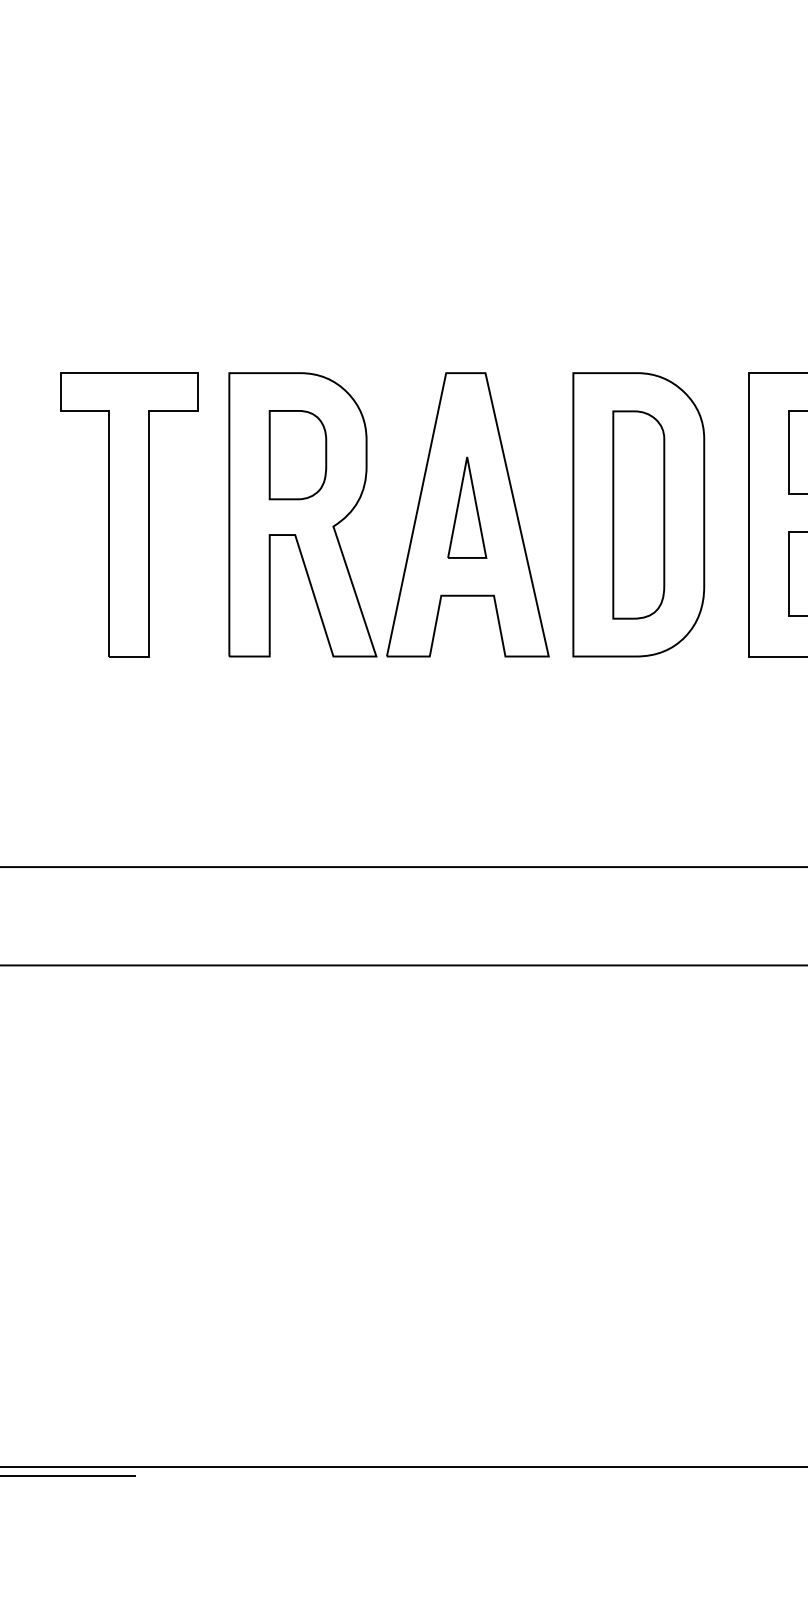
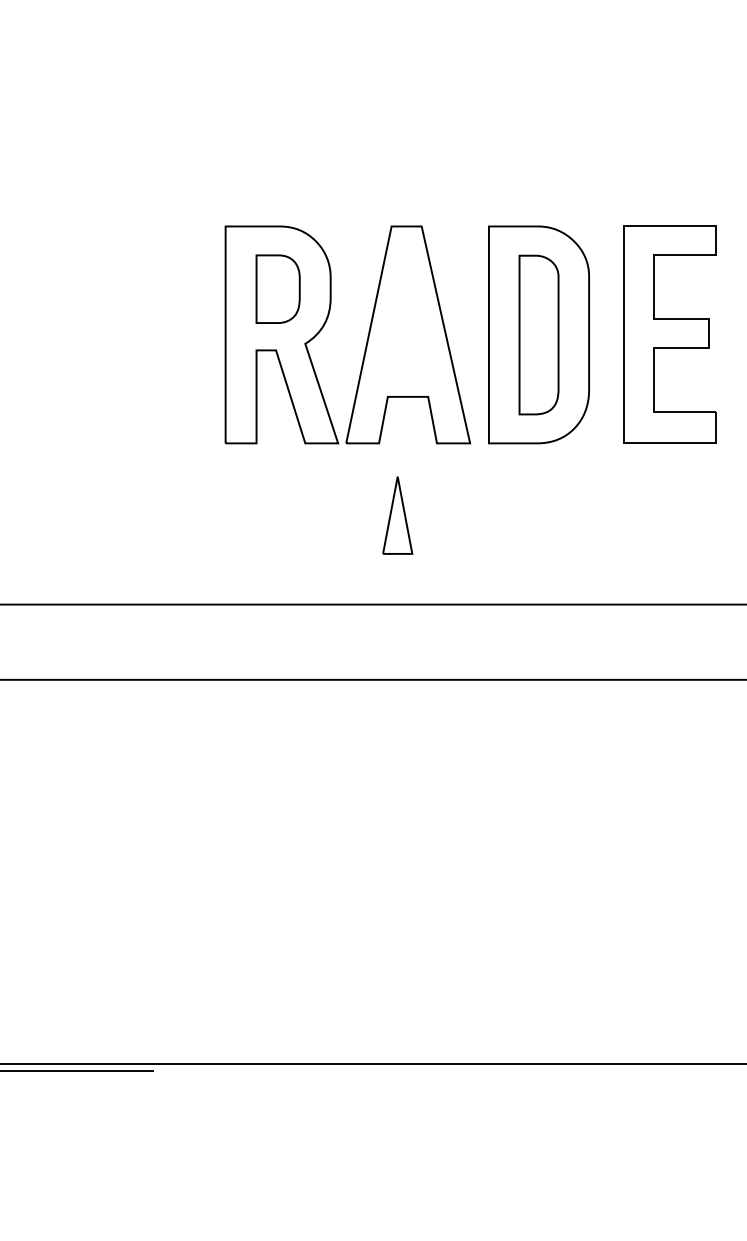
part: (466, 507) -> (397, 515), moved
part: (128, 514) -> (148, 334), removed

